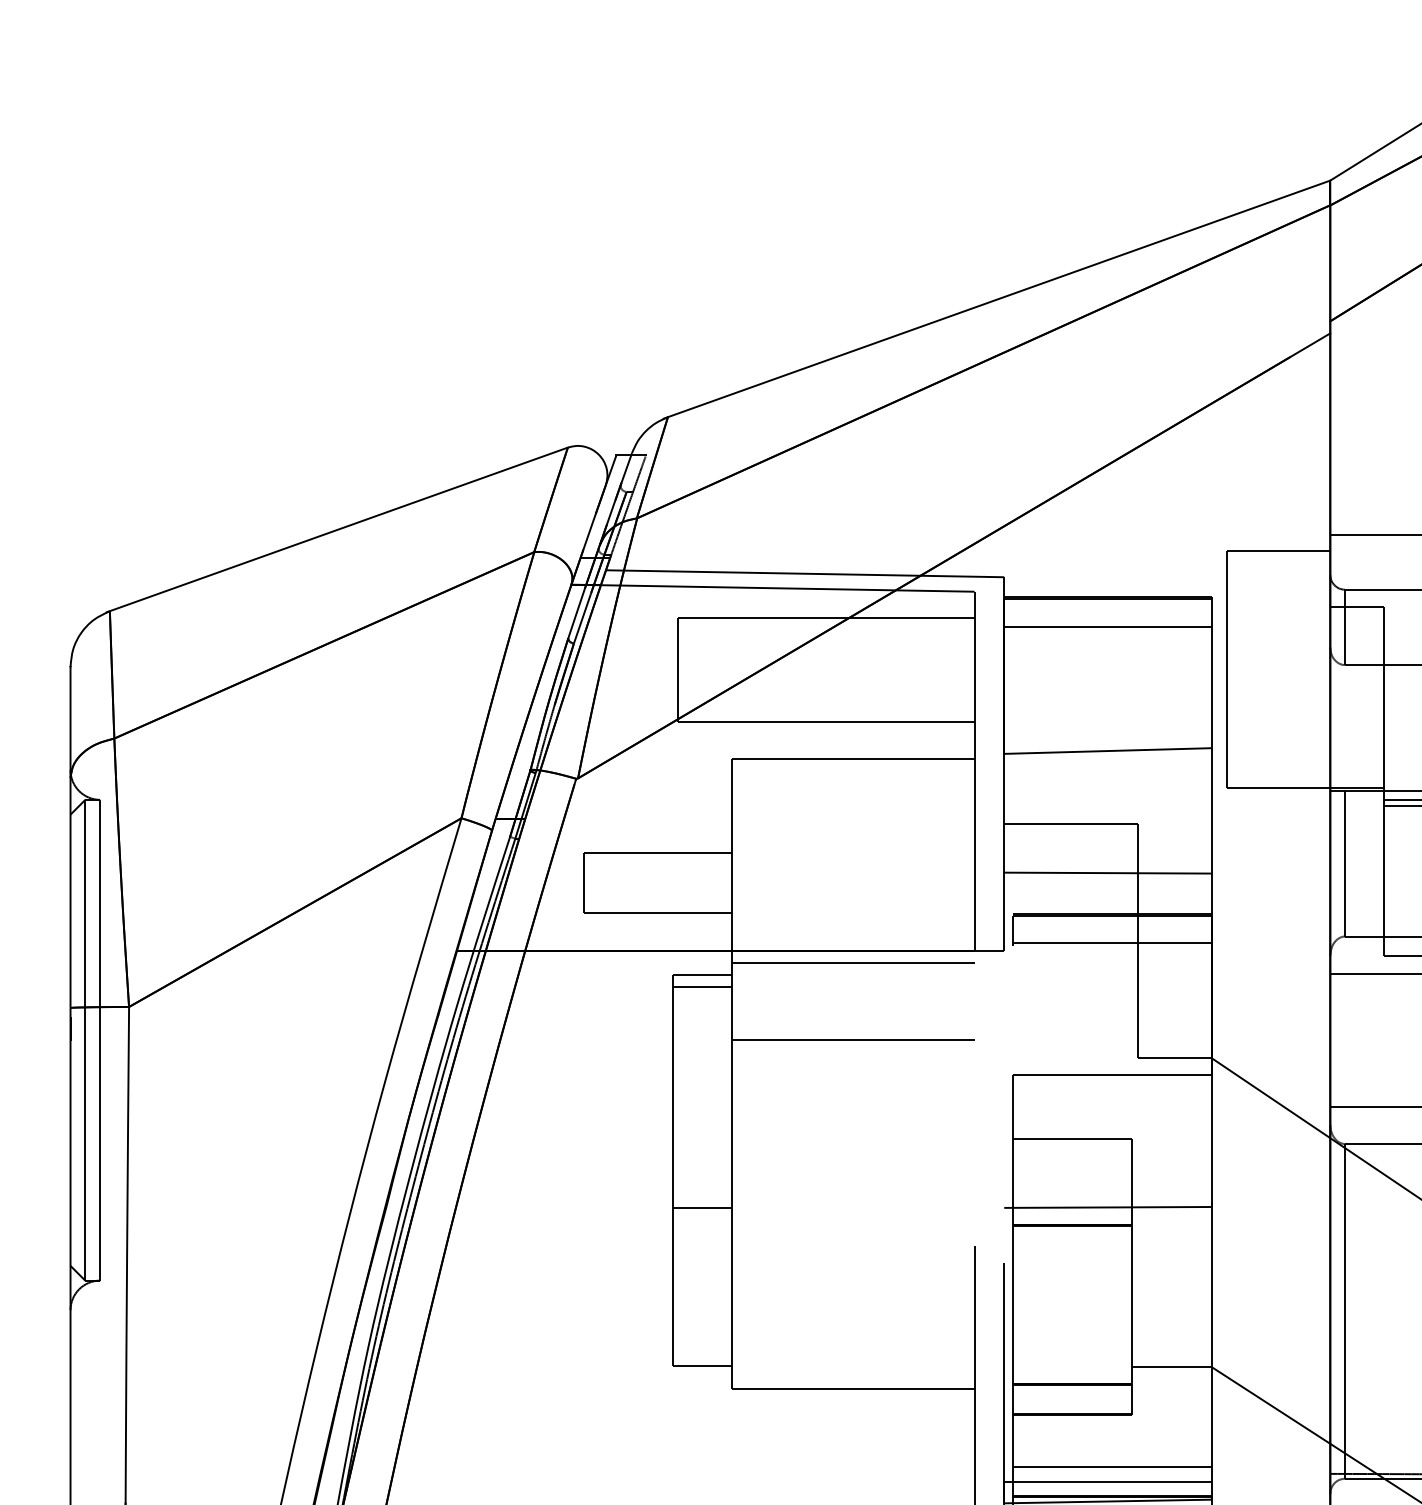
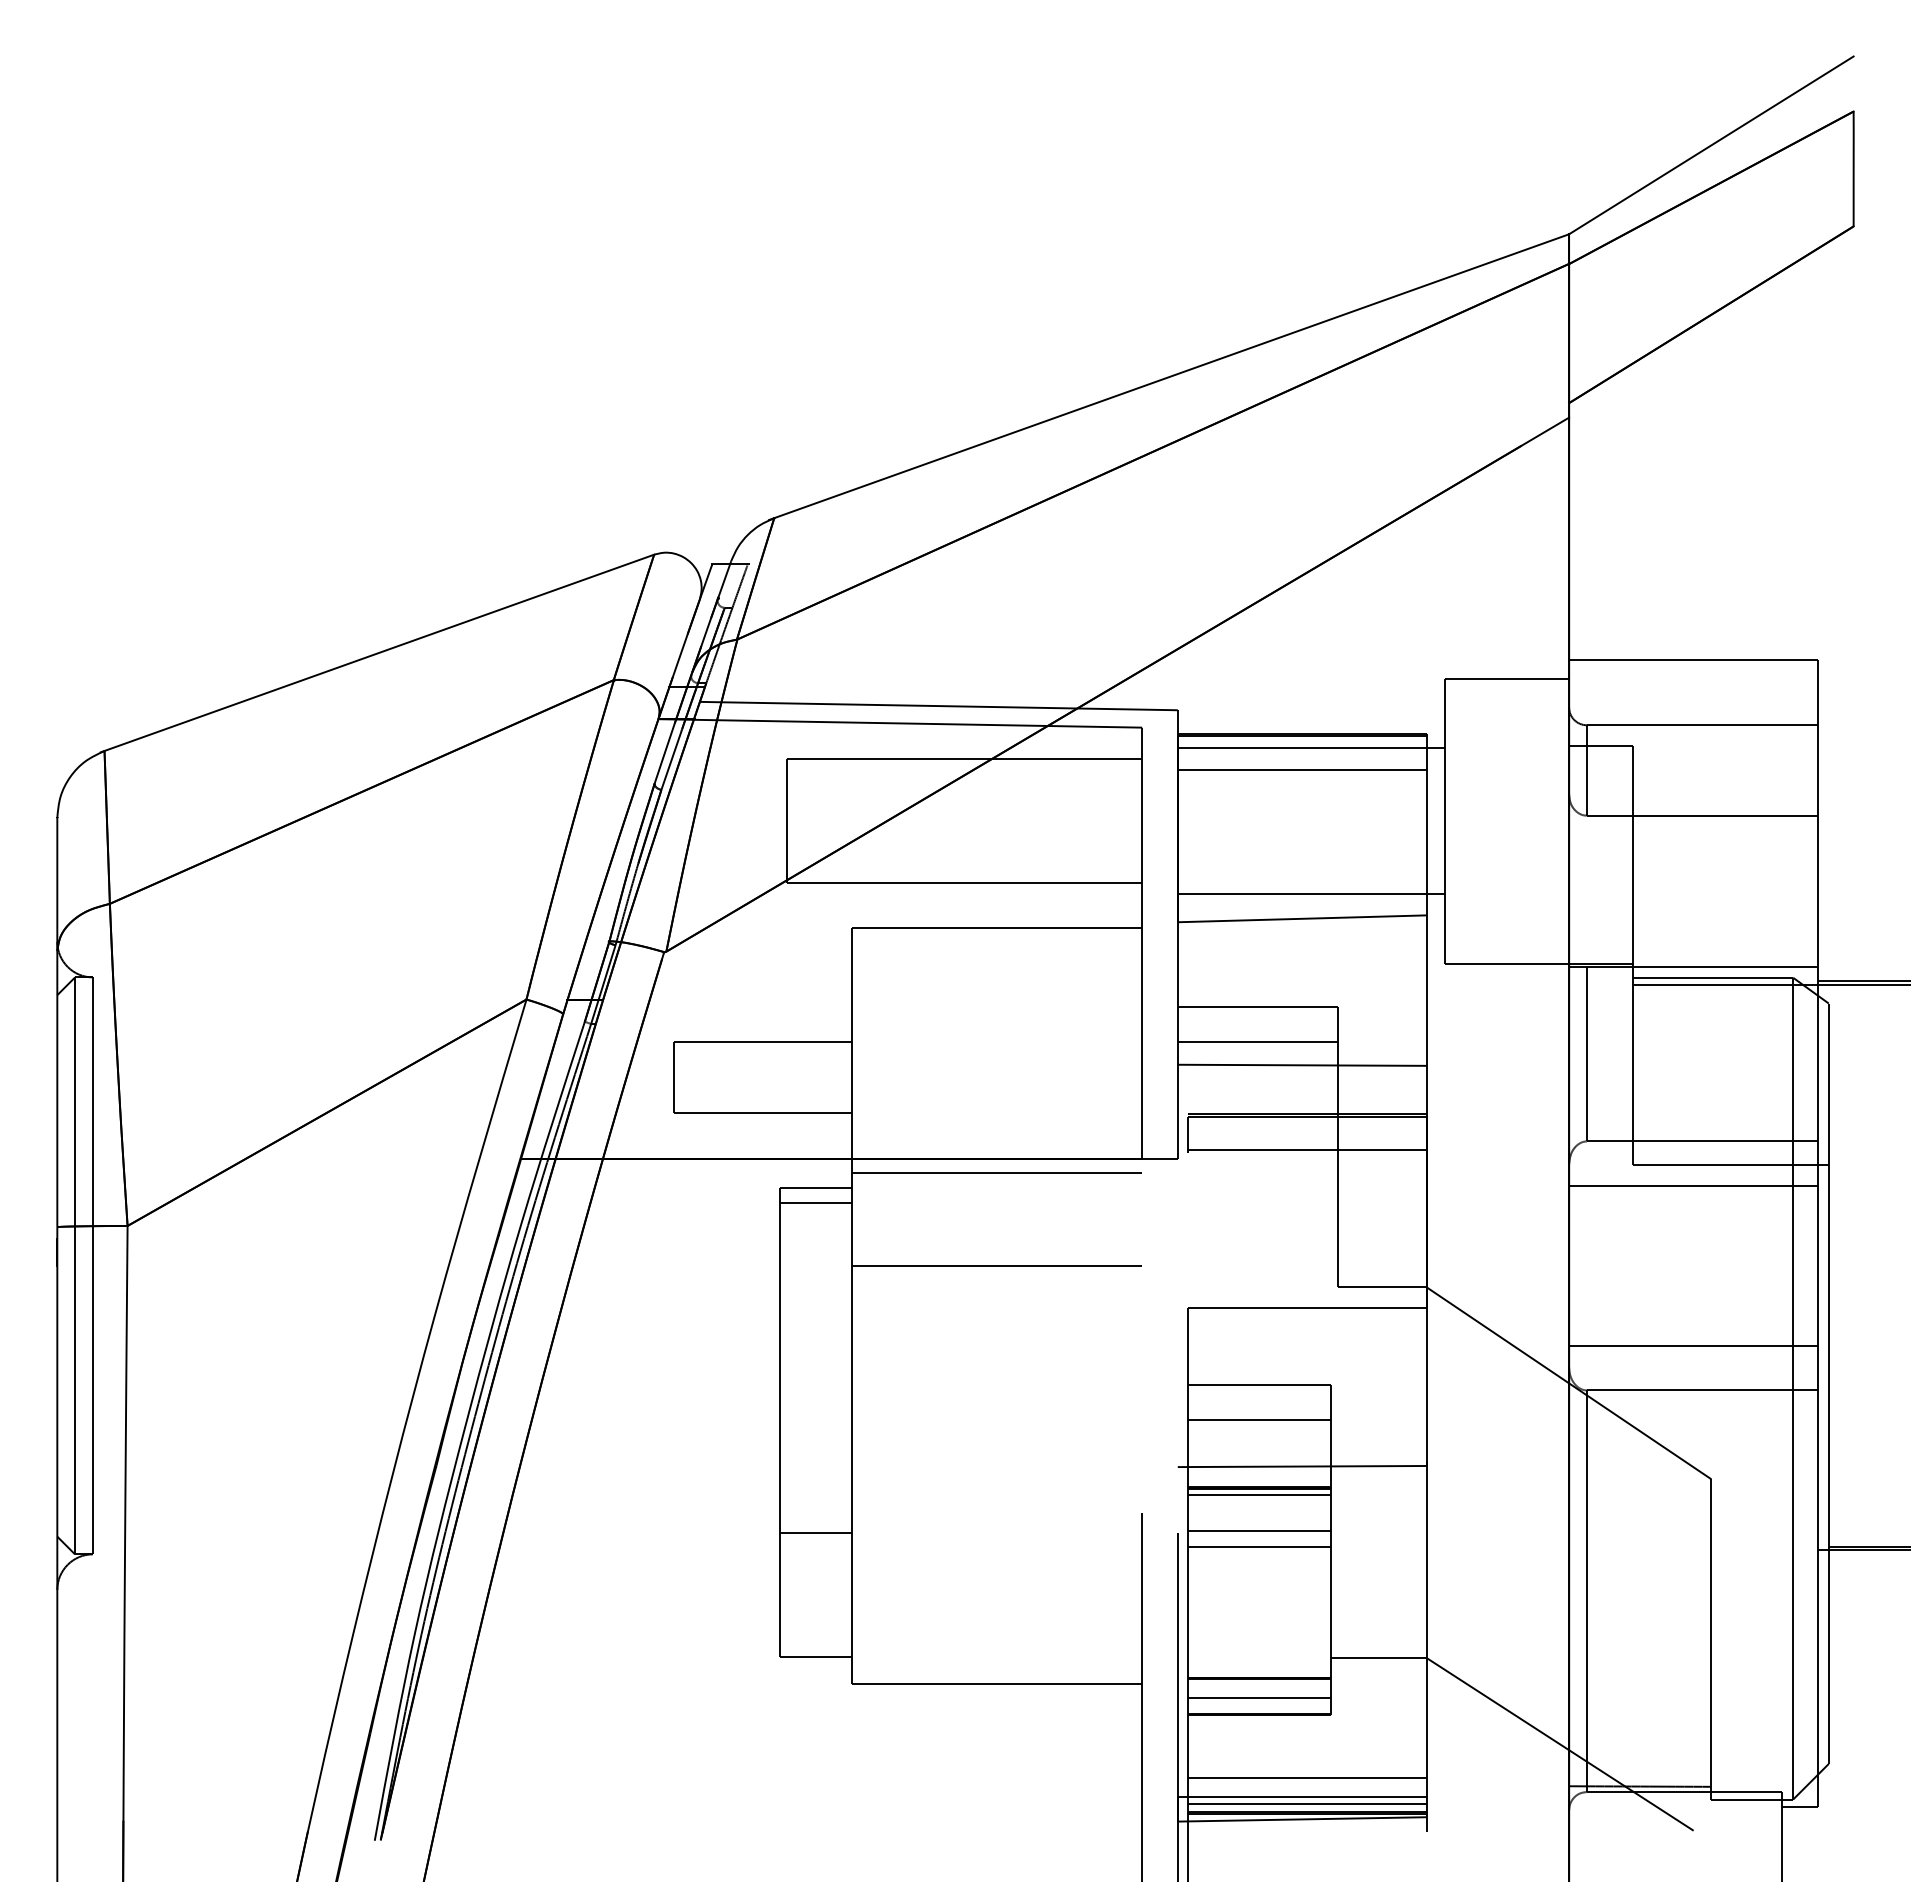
line: (1114, 609) -> (1310, 748), added
line: (1114, 730) -> (1310, 894), added
line: (1070, 854) -> (1257, 1042), added
line: (1072, 1169) -> (1259, 1420), added
line: (702, 1207) -> (815, 1532), moved
line: (1072, 1230) -> (1259, 1494), added
line: (1072, 1261) -> (1259, 1531), added
line: (1072, 1274) -> (1259, 1546), added
line: (1072, 1400) -> (1259, 1698), added
line: (1112, 1488) -> (1307, 1803), added

